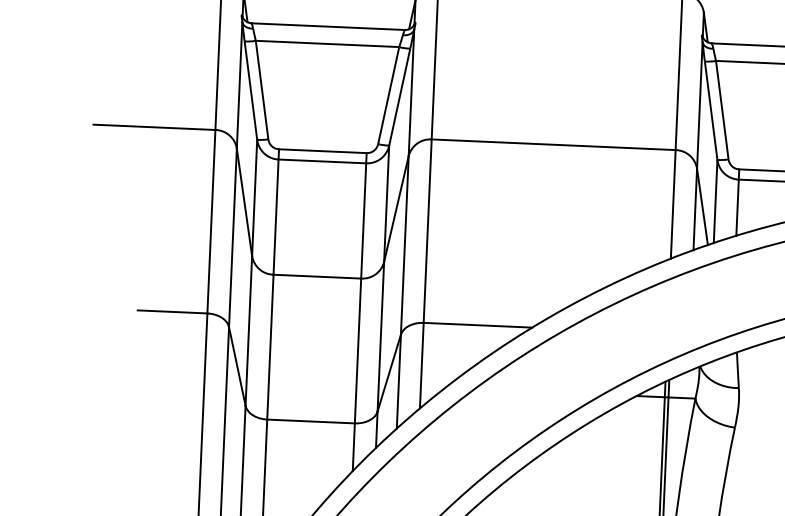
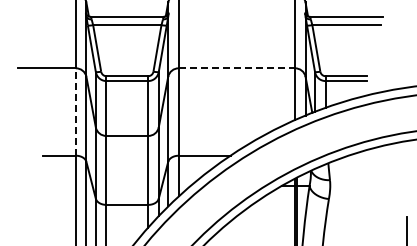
line: (554, 145) -> (237, 68), solid -> dashed
line: (210, 222) -> (75, 112), solid -> dashed

